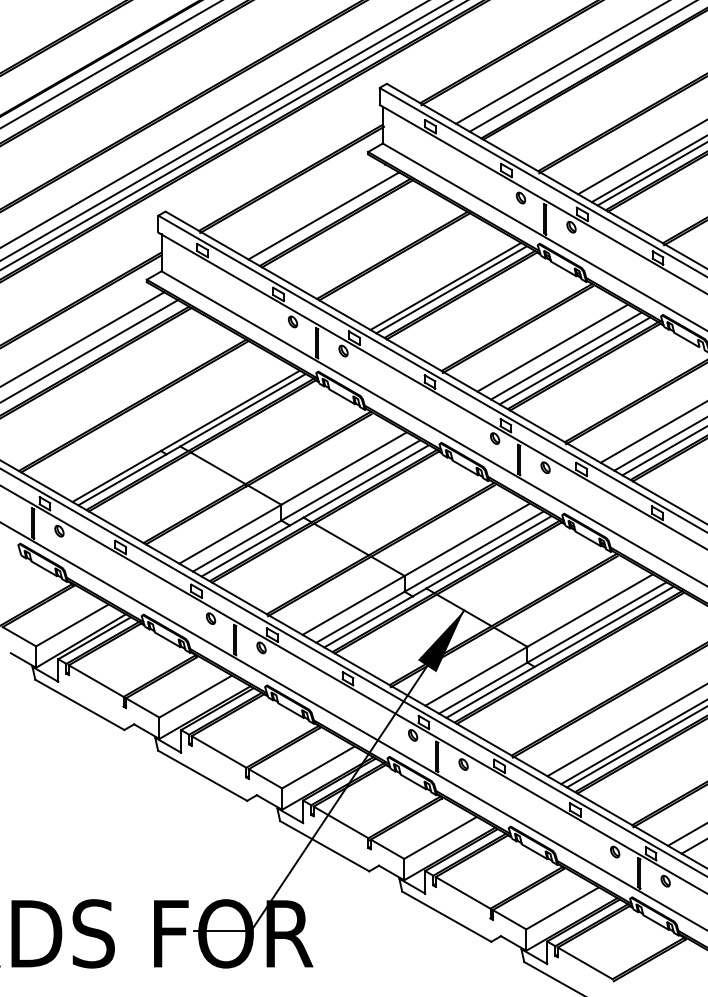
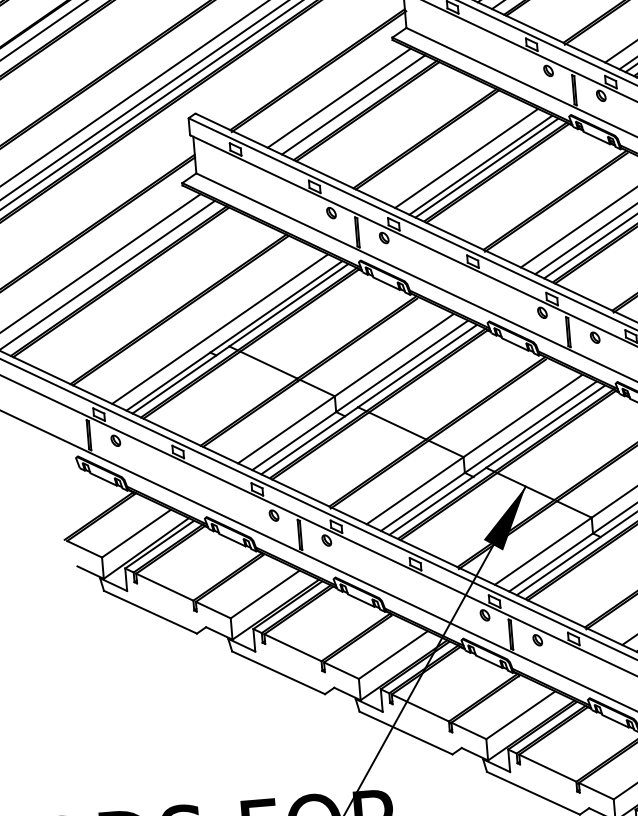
line: (309, 207) -> (338, 97), added
line: (431, 278) -> (465, 158), added
line: (171, 428) -> (219, 329), added

